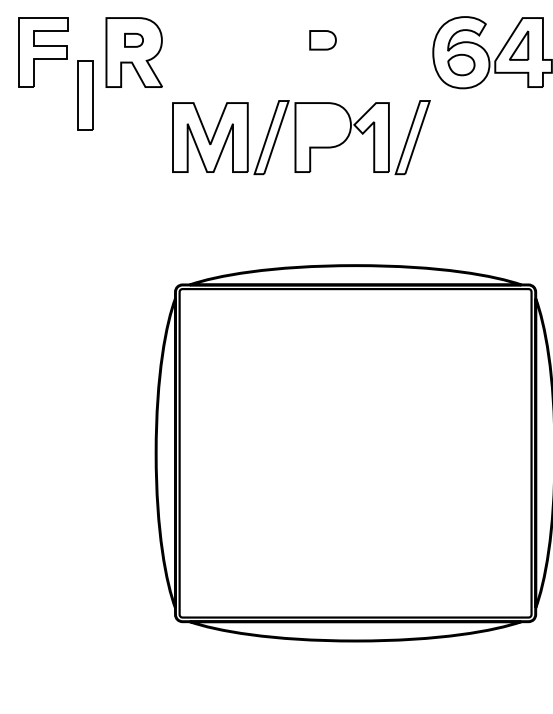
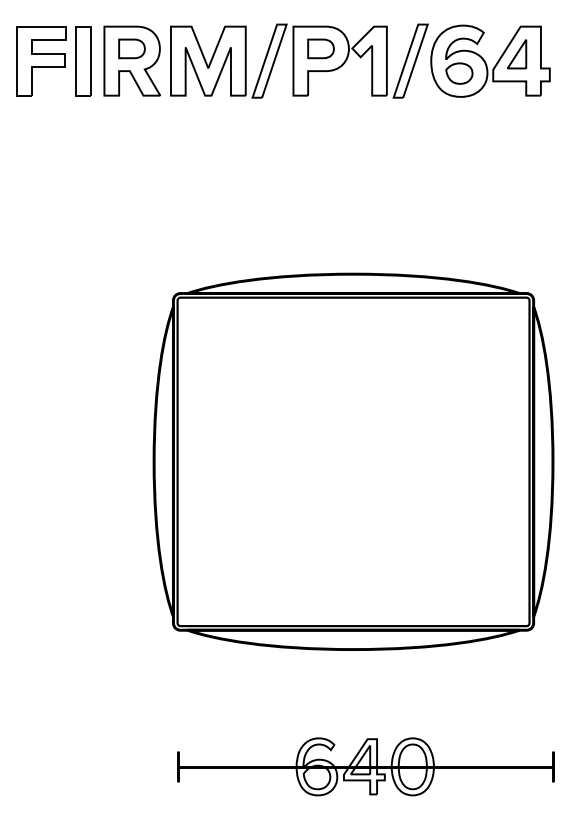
part: (133, 39) -> (131, 48), size x1.43
part: (85, 95) -> (83, 61), moved
part: (301, 136) -> (299, 60), moved

